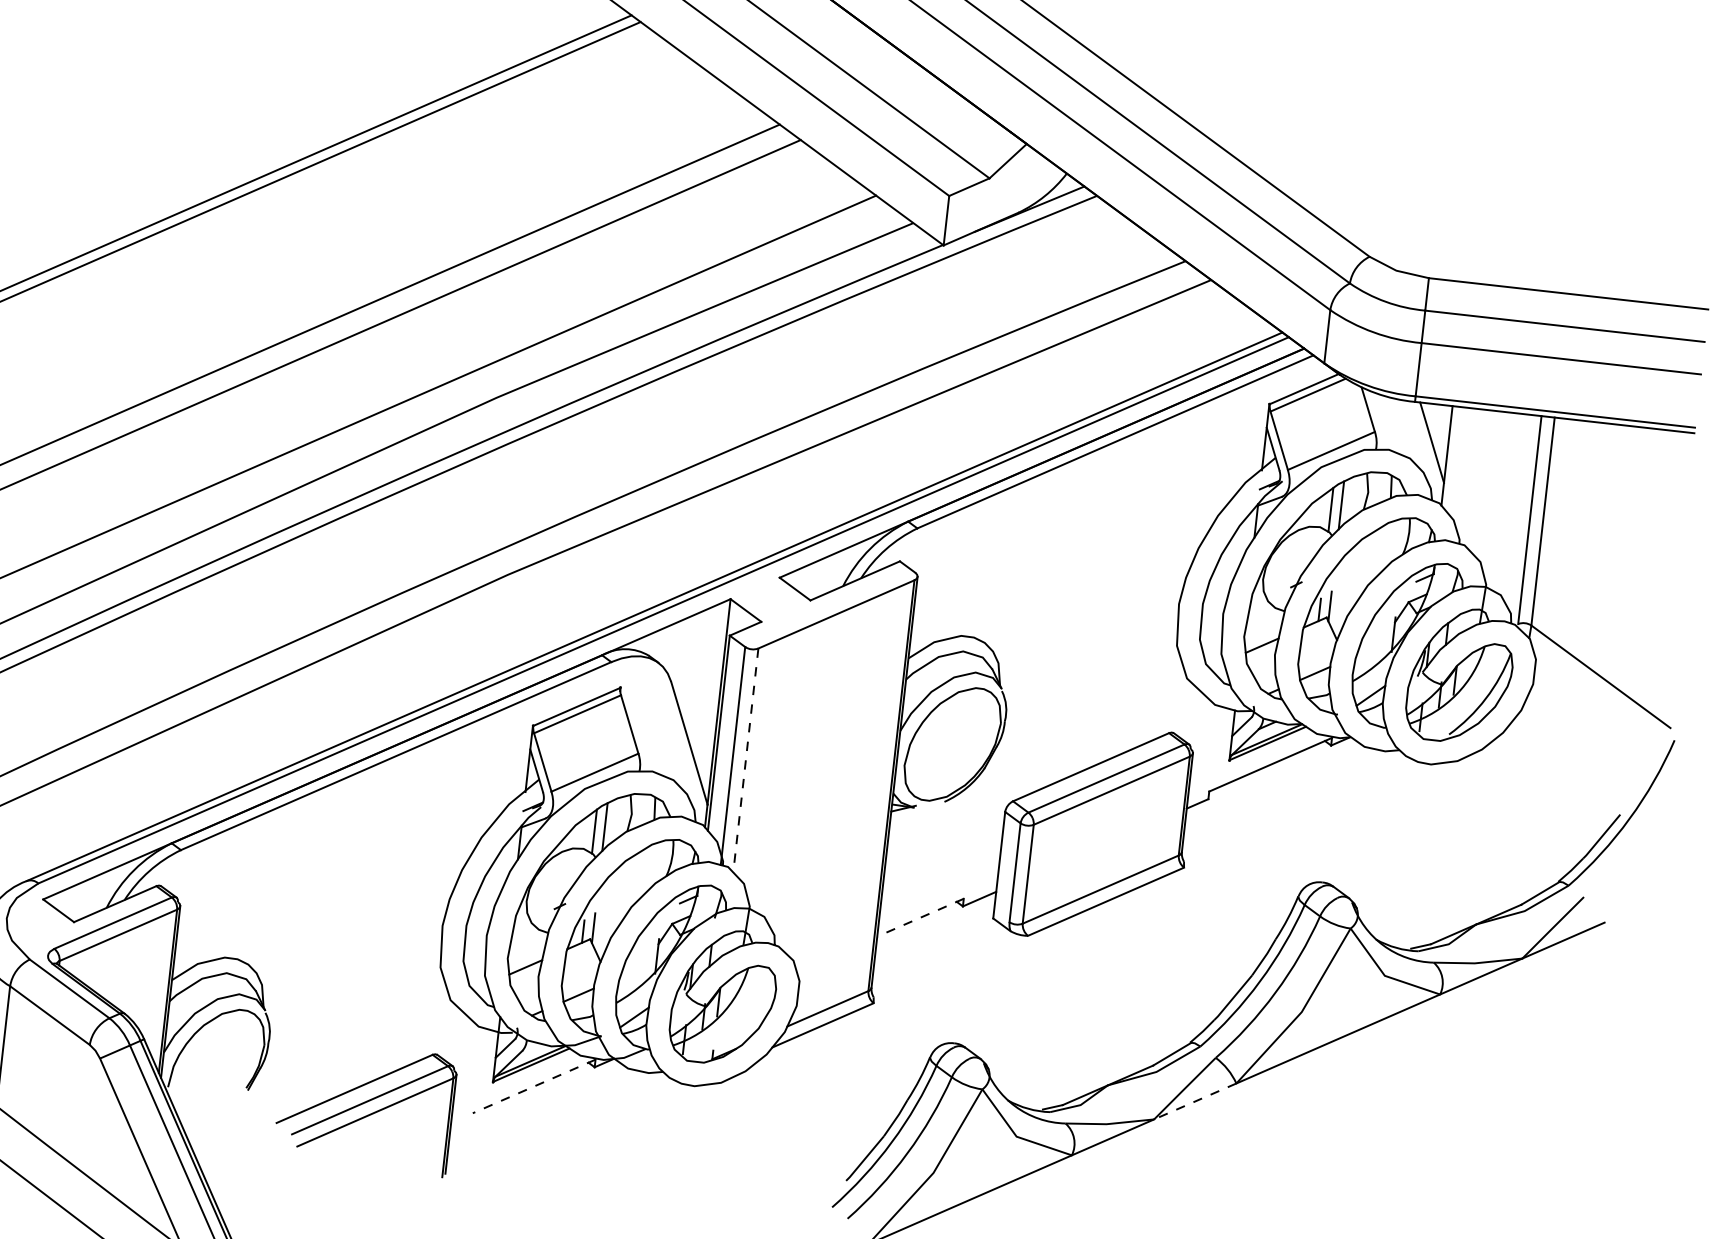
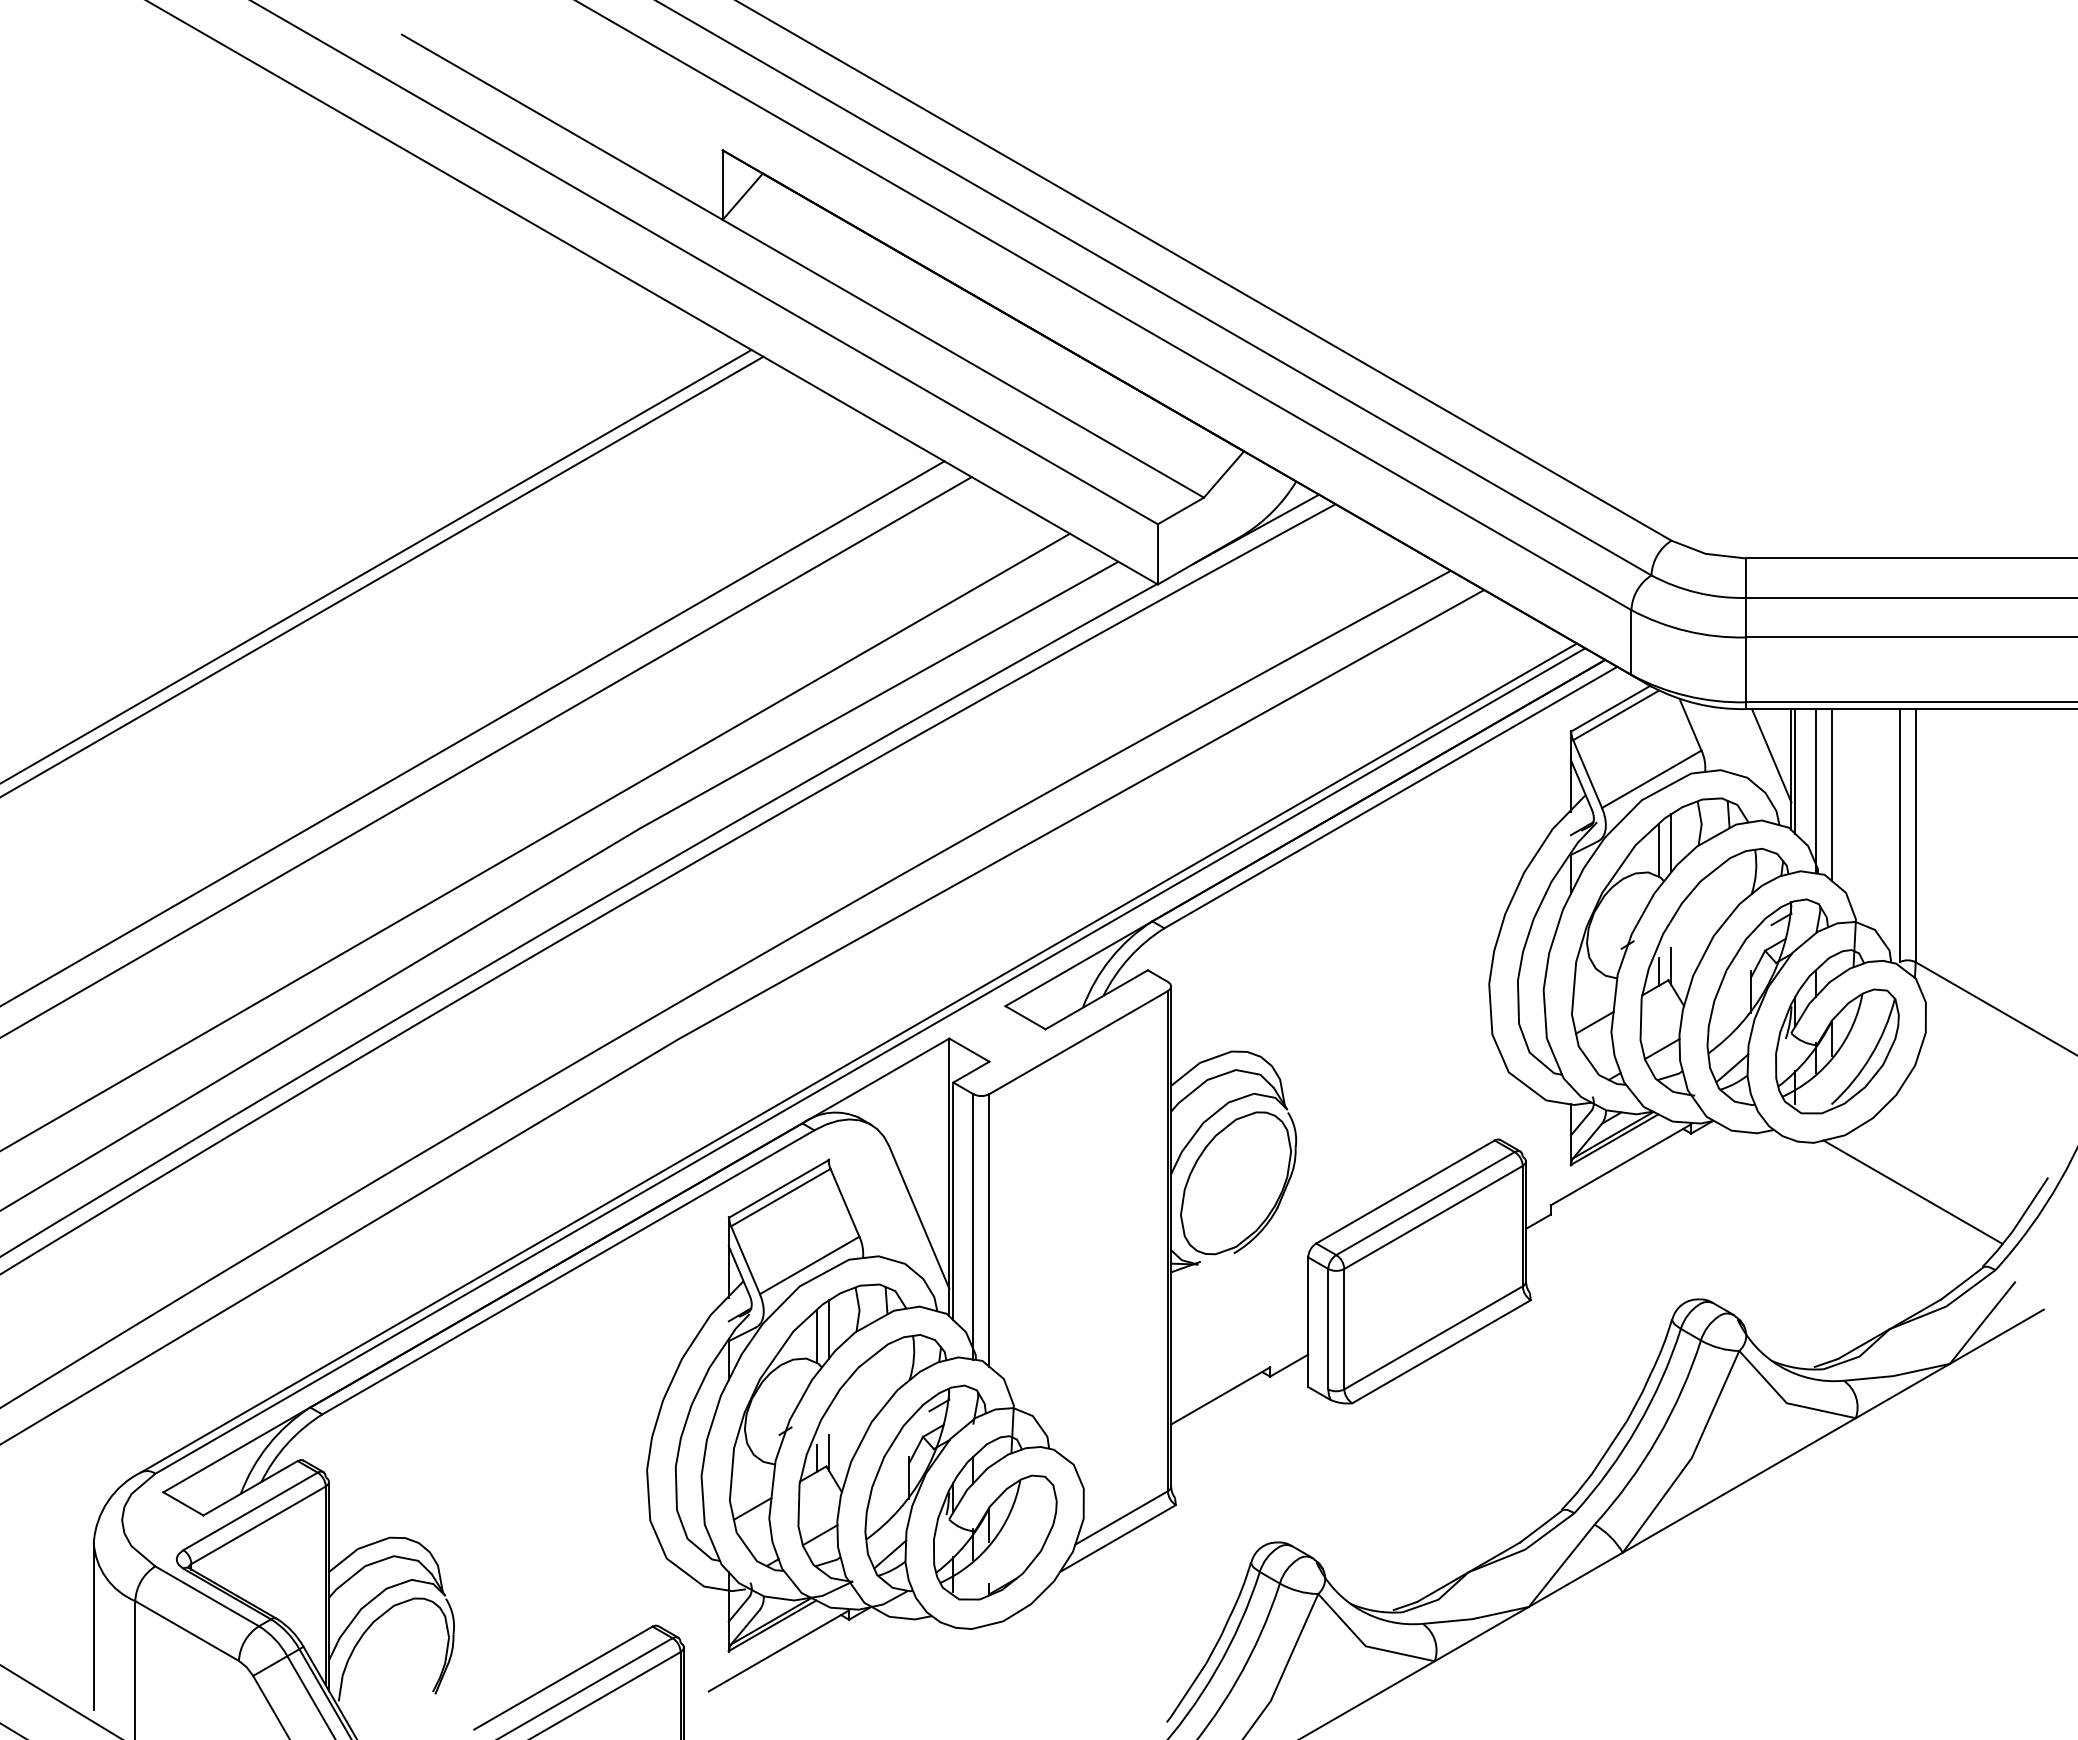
line: (1450, 457) -> (1795, 771), added
line: (1464, 476) -> (1815, 791), added
line: (1477, 479) -> (1831, 794), added
line: (745, 760) -> (989, 1230), dashed -> solid
line: (1507, 813) -> (1912, 1191), added
line: (920, 918) -> (1220, 1396), dashed -> solid
line: (533, 1086) -> (778, 1651), dashed -> solid
line: (1194, 1101) -> (1575, 1580), dashed -> solid

